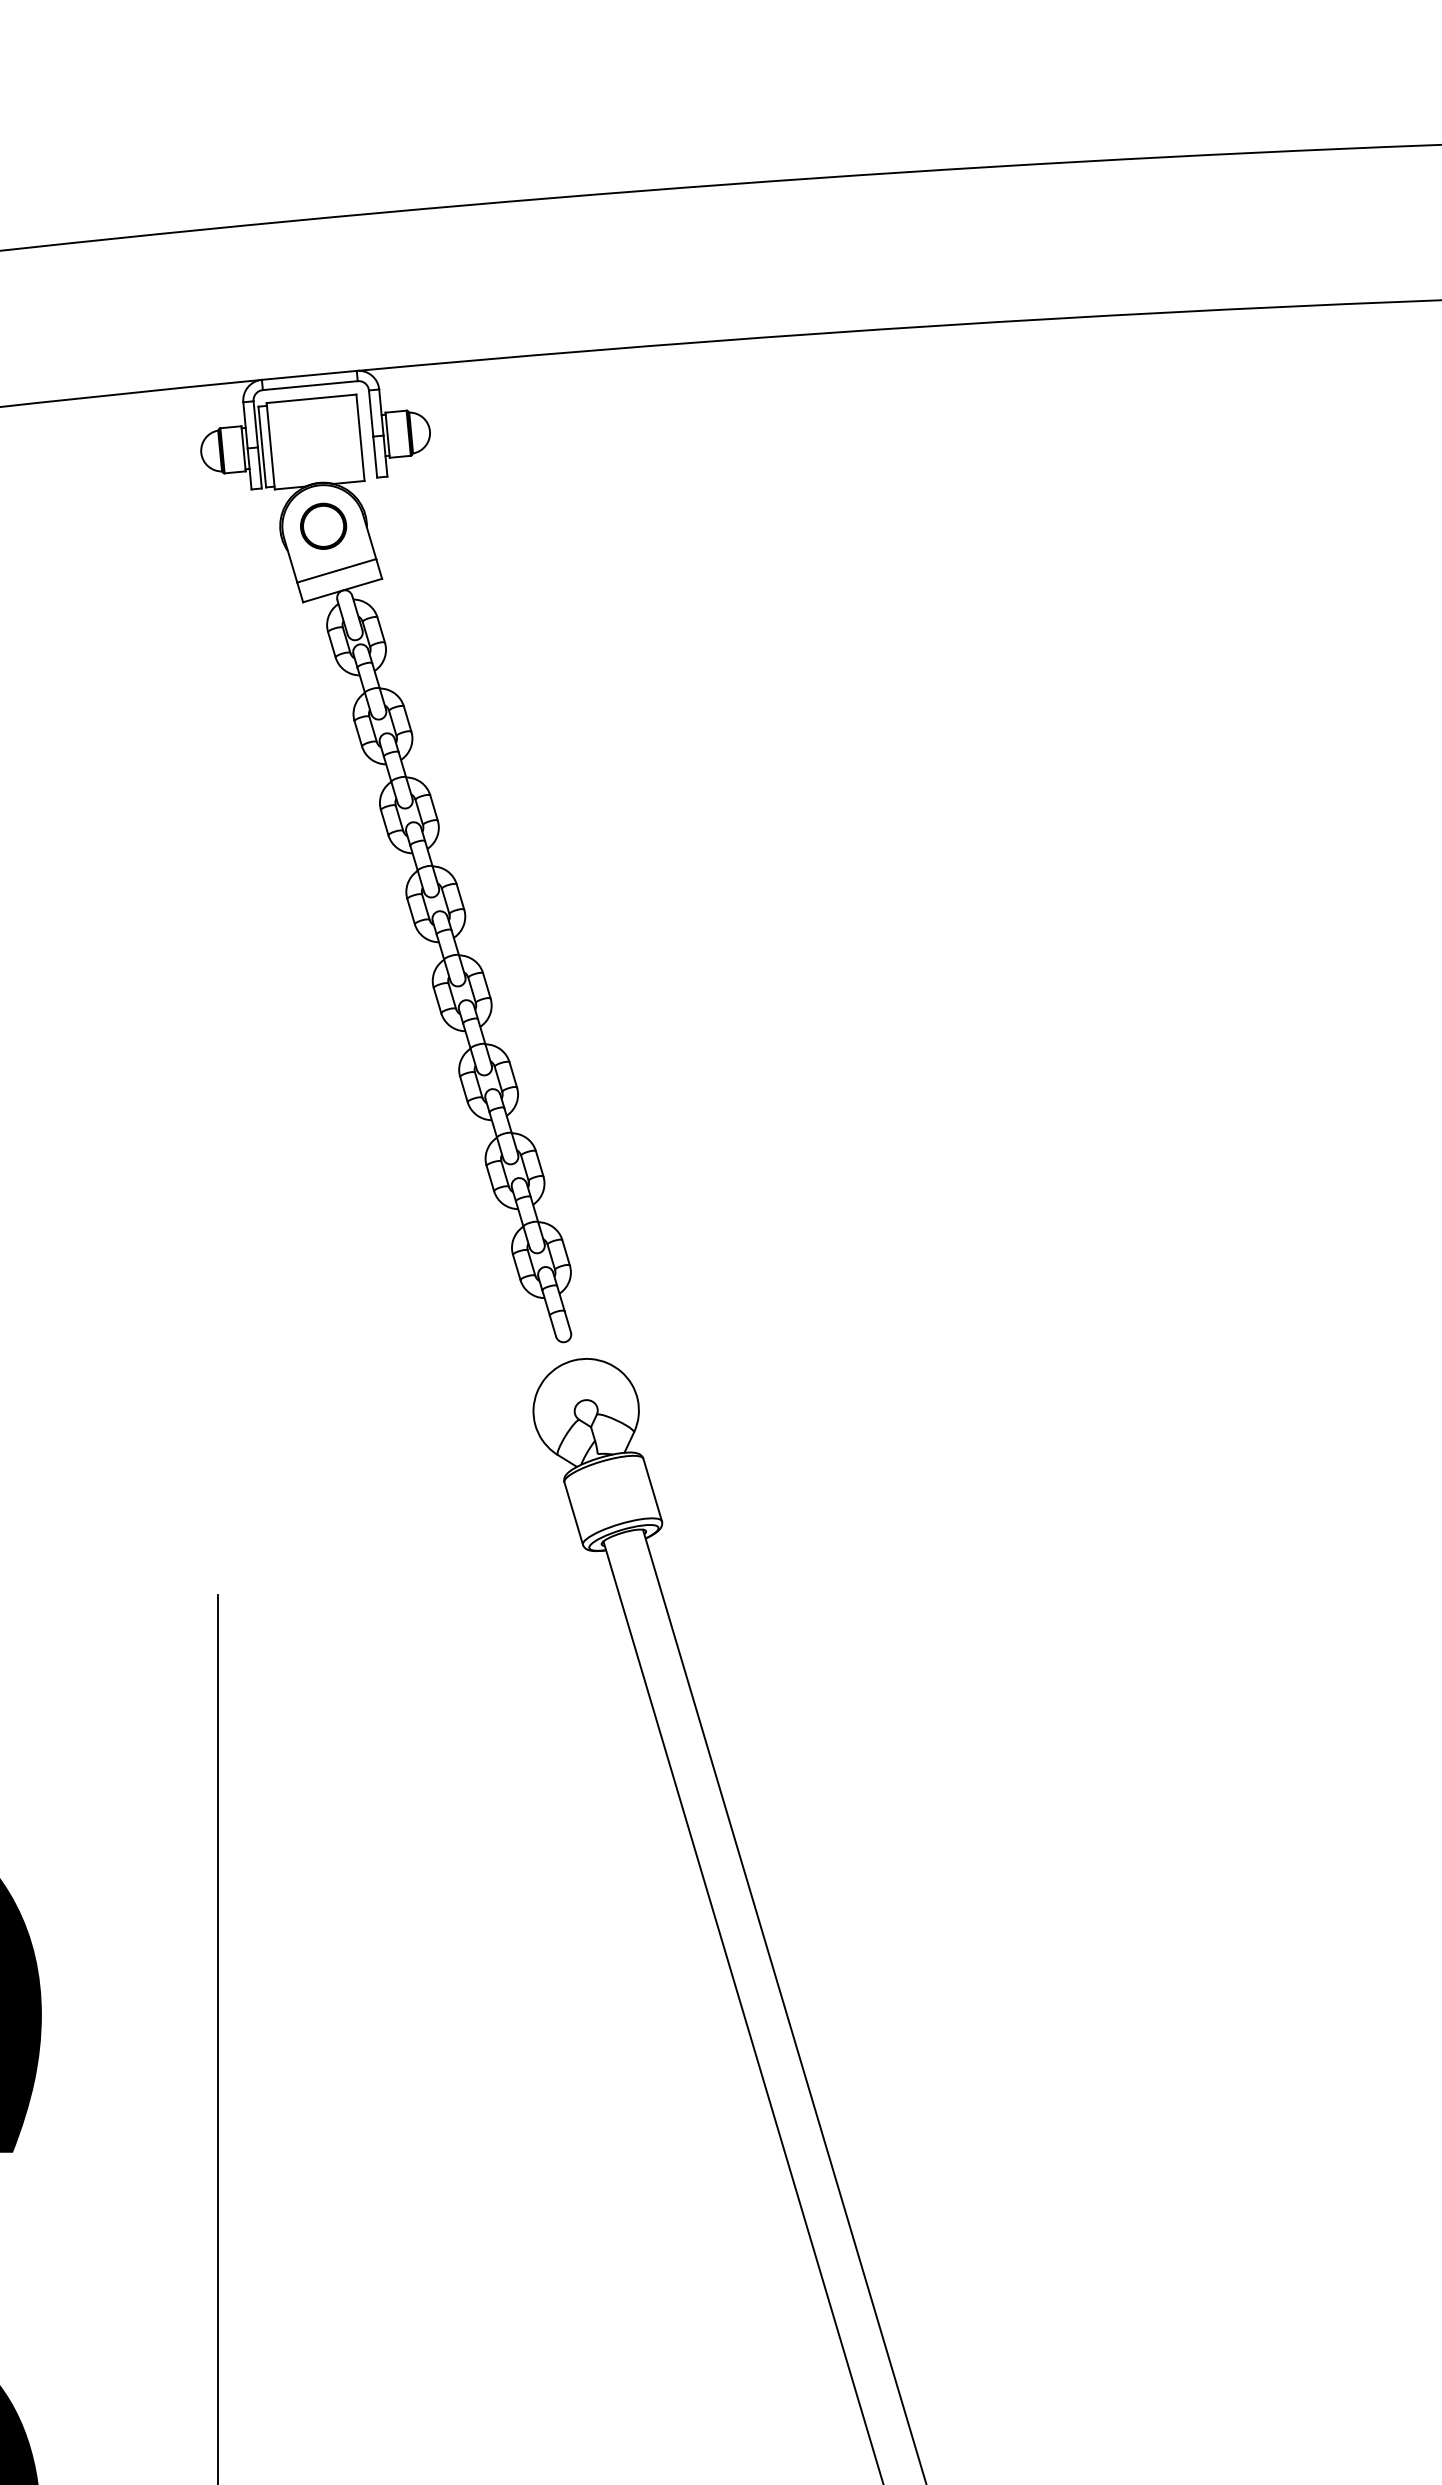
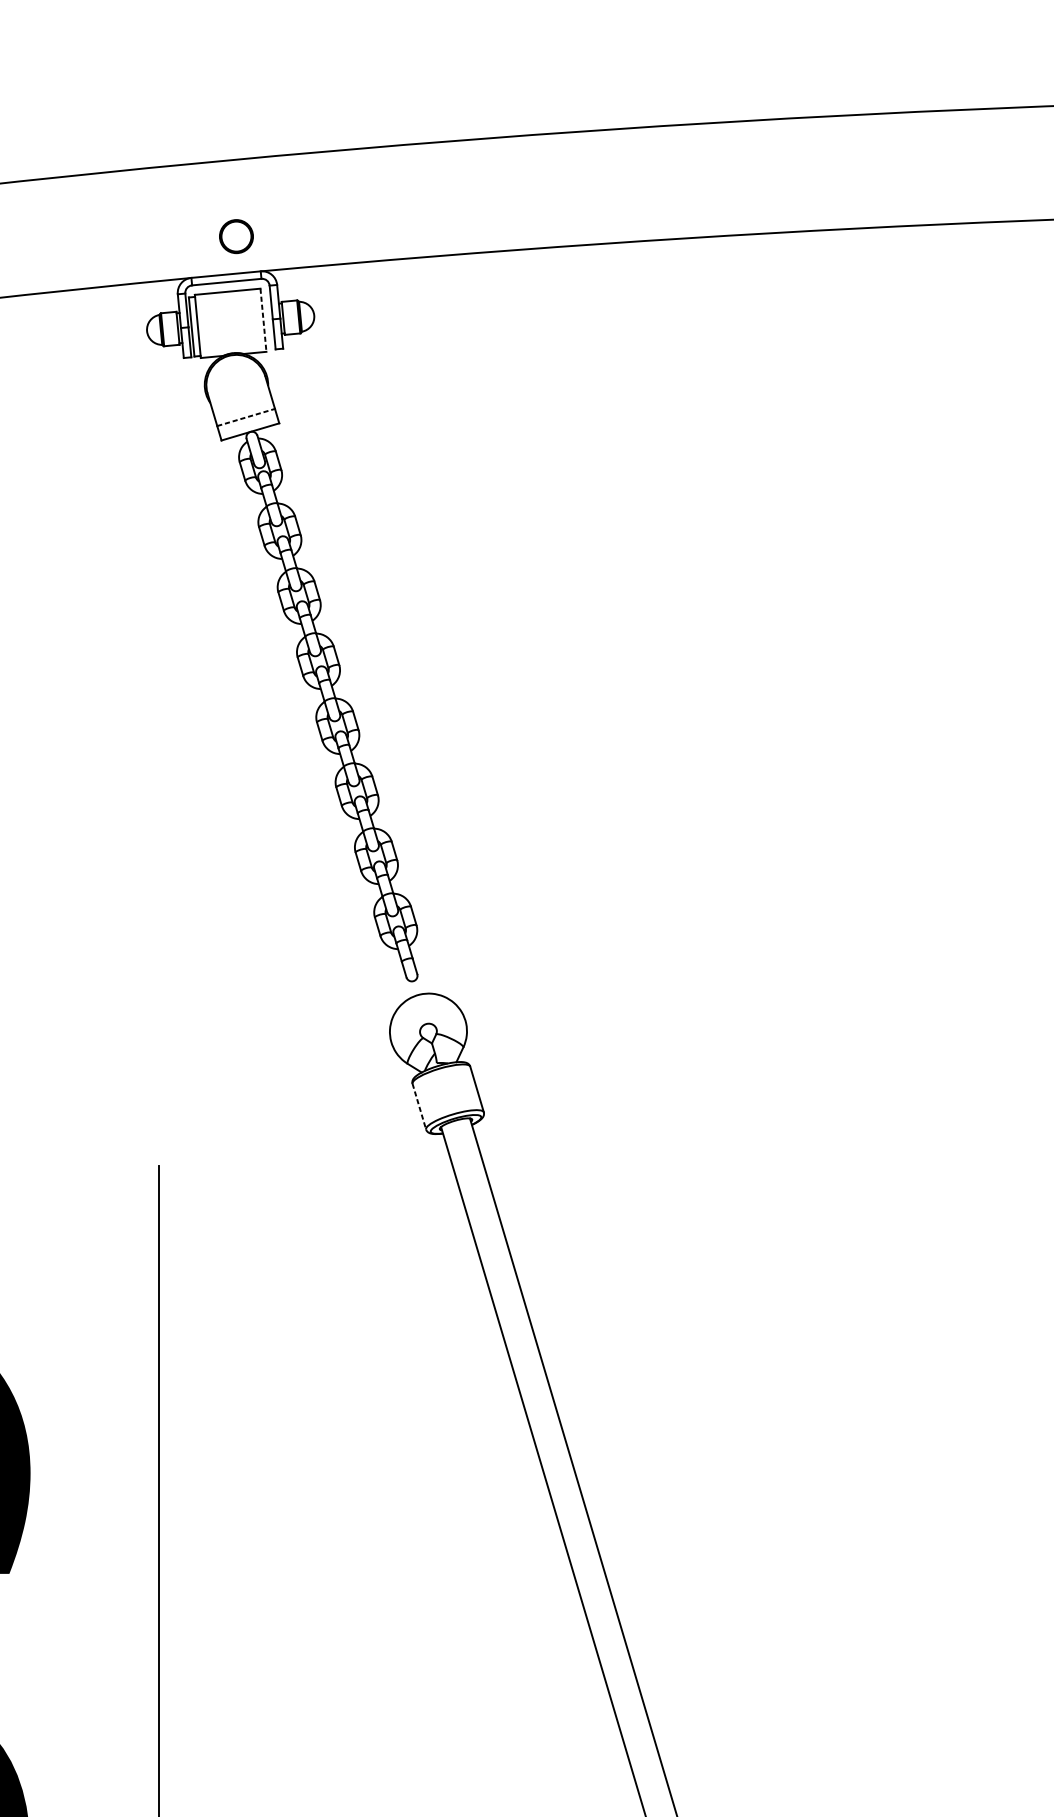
line: (360, 438) -> (263, 320), solid -> dashed
part: (323, 525) -> (236, 235), moved
line: (337, 570) -> (246, 417), solid -> dashed
line: (573, 1513) -> (419, 1106), solid -> dashed

